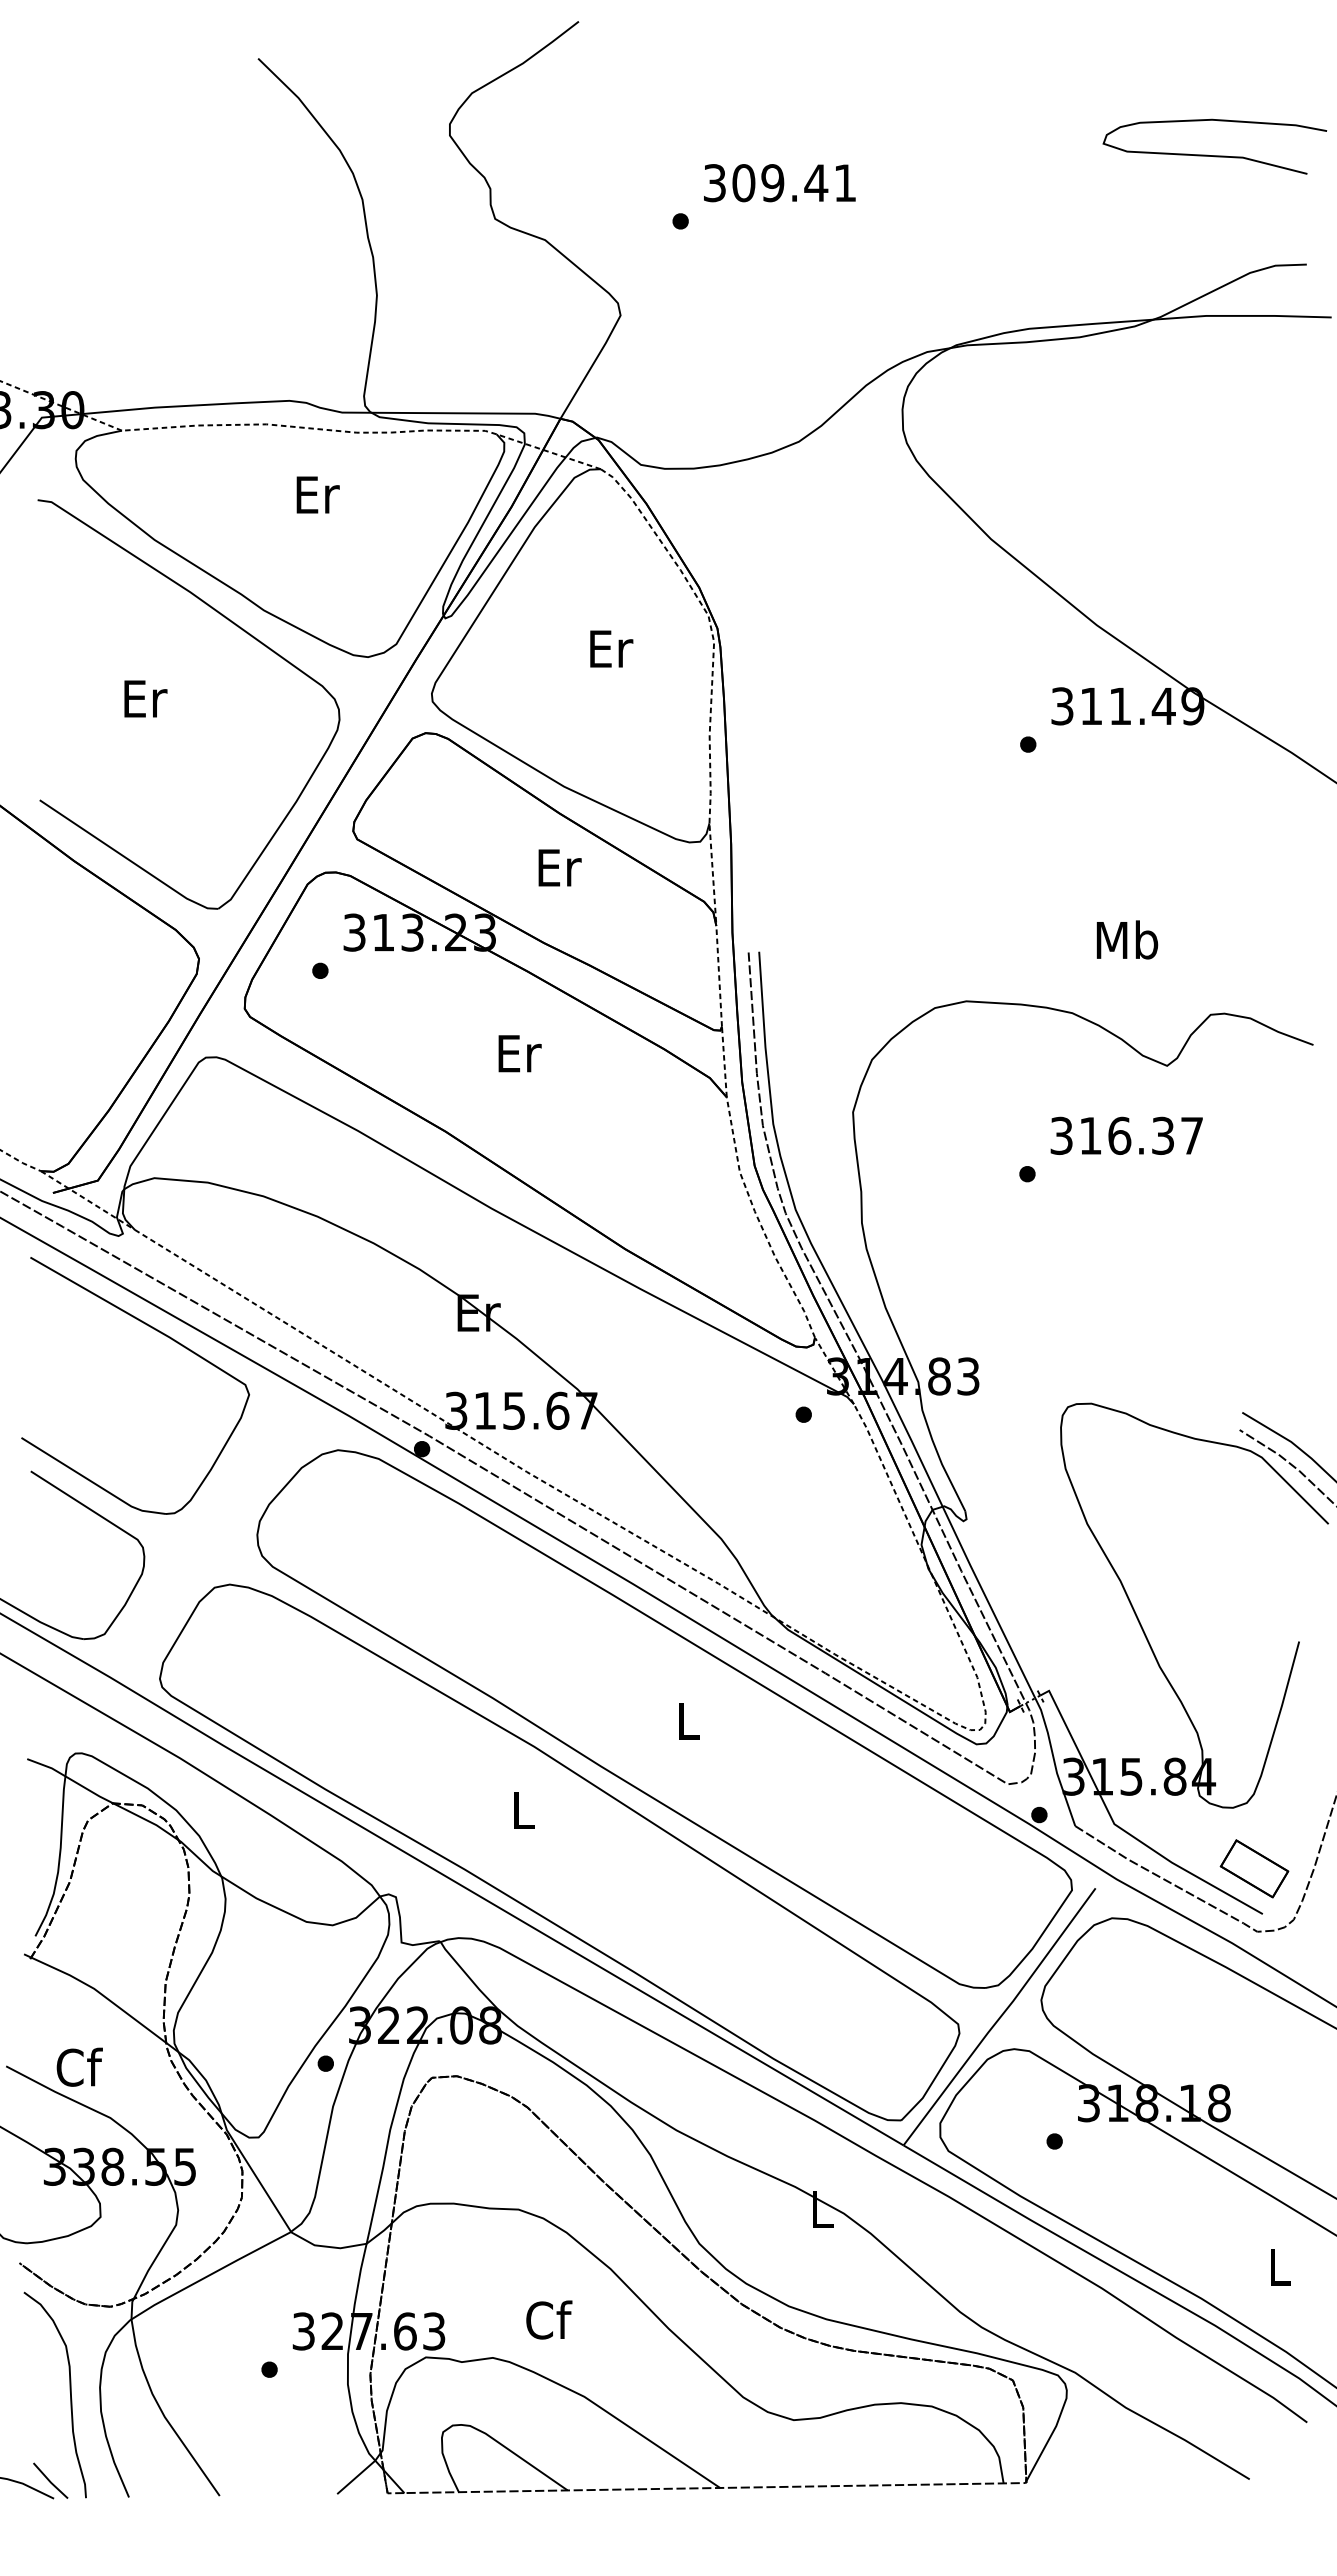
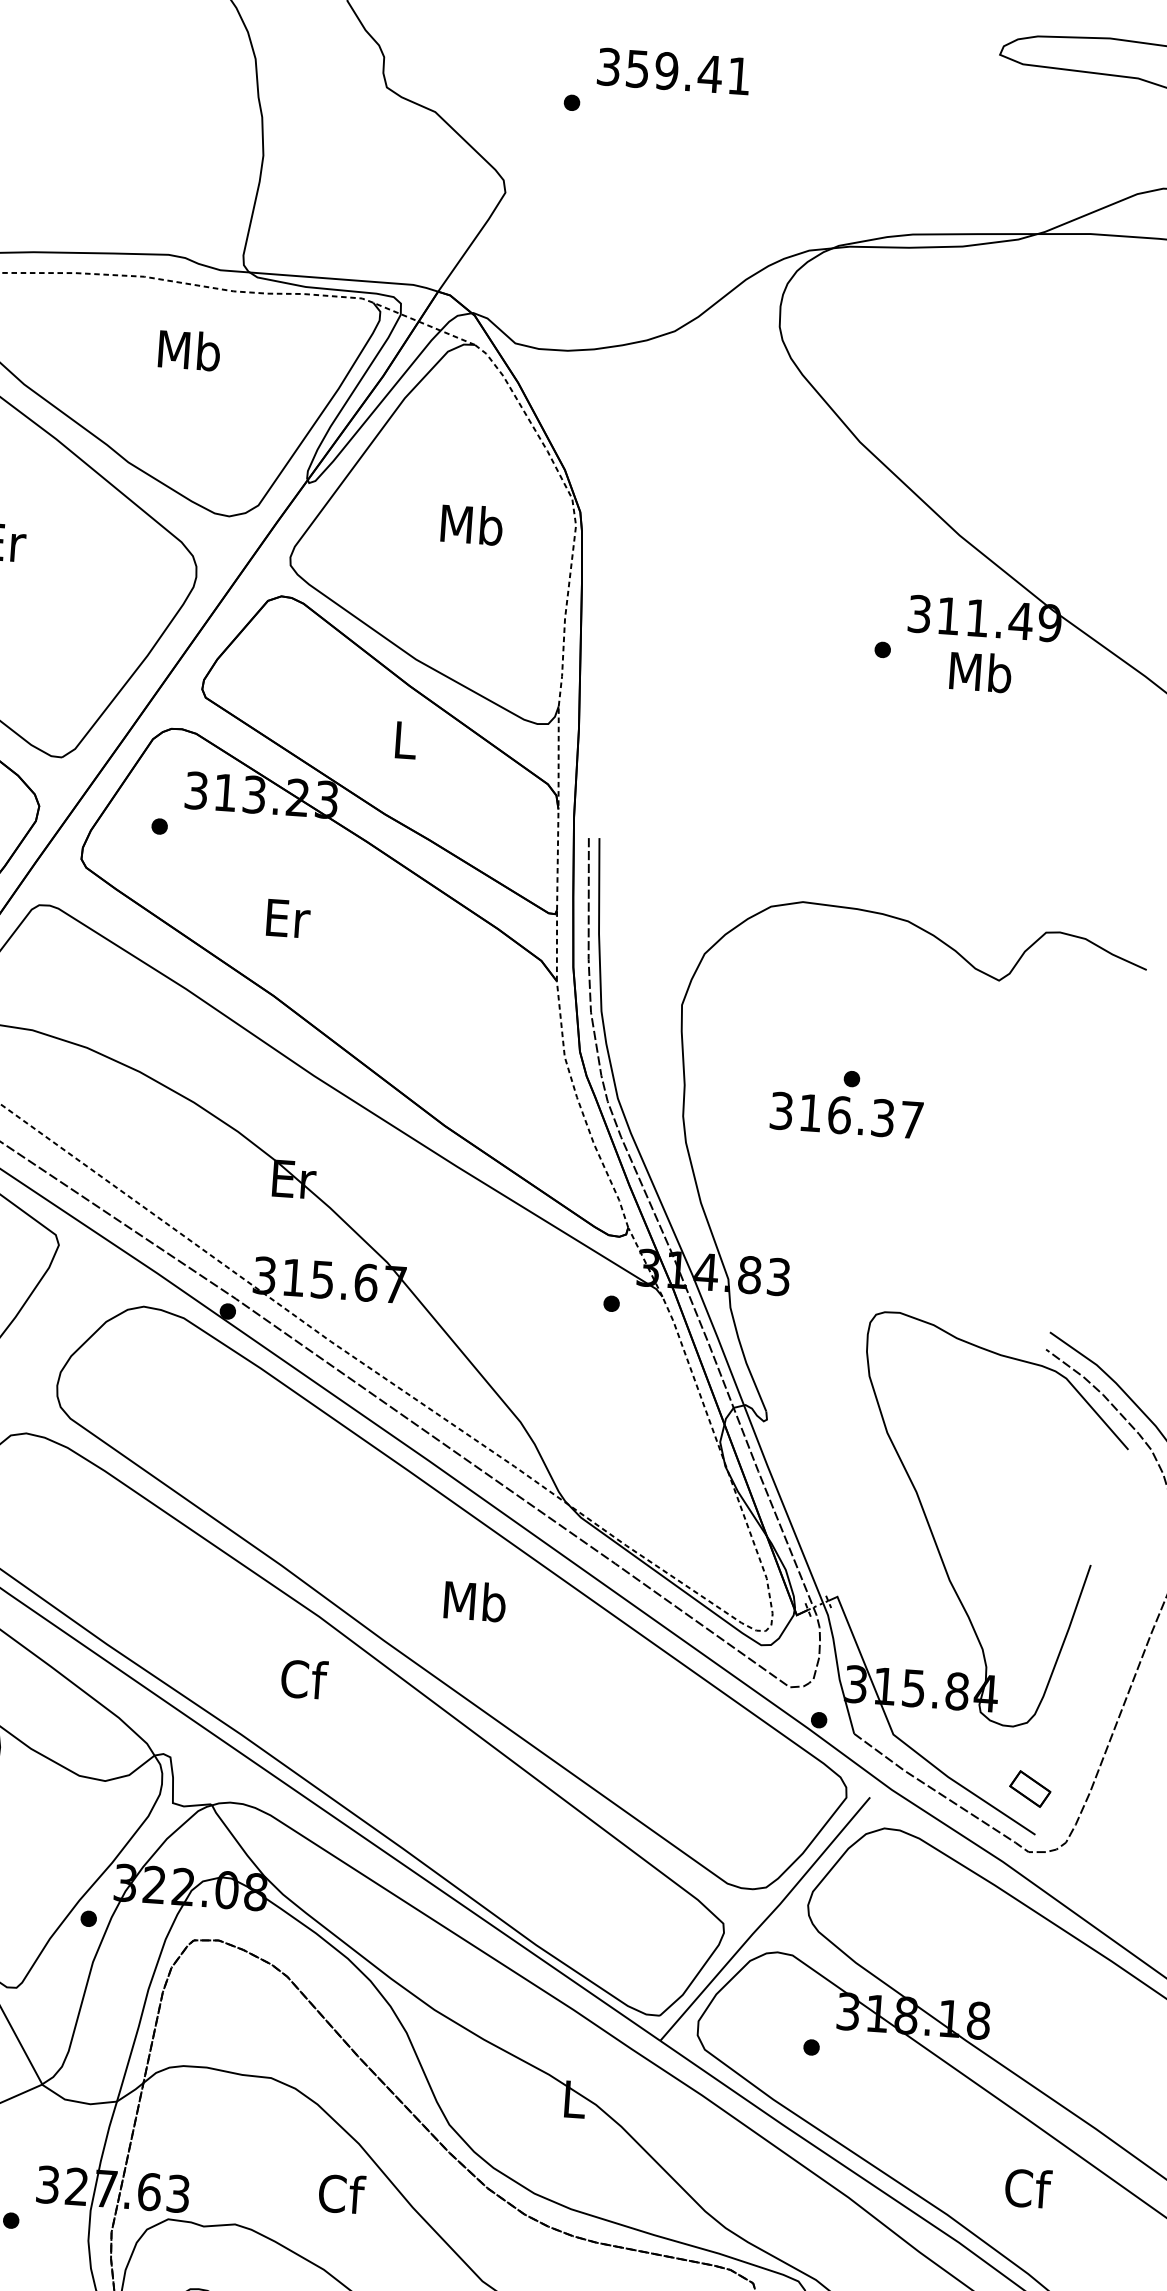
text: (743, 183) -> (637, 69), 309.41 -> 359.41
text: (316, 494) -> (189, 350), Er -> Mb
text: (610, 648) -> (472, 524), Er -> Mb
text: (559, 867) -> (405, 739), Er -> L
text: (1127, 939) -> (980, 671), moved
text: (519, 1053) -> (287, 918), moved
text: (1126, 1135) -> (846, 1115), moved
text: (688, 1720) -> (475, 1601), L -> Mb
text: (524, 1809) -> (305, 1678), L -> Cf
part: (1254, 1868) -> (1030, 1788), size x0.6
text: (1280, 2266) -> (1028, 2188), L -> Cf
text: (549, 2319) -> (342, 2193), moved

